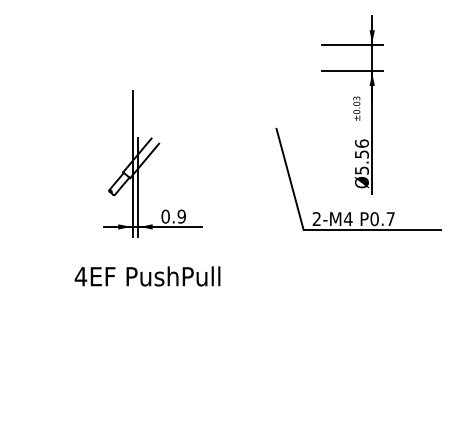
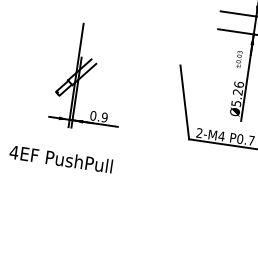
text: (361, 154) -> (237, 92), Ø5.56 -> Ø5.26
text: (147, 276) -> (61, 159), moved

